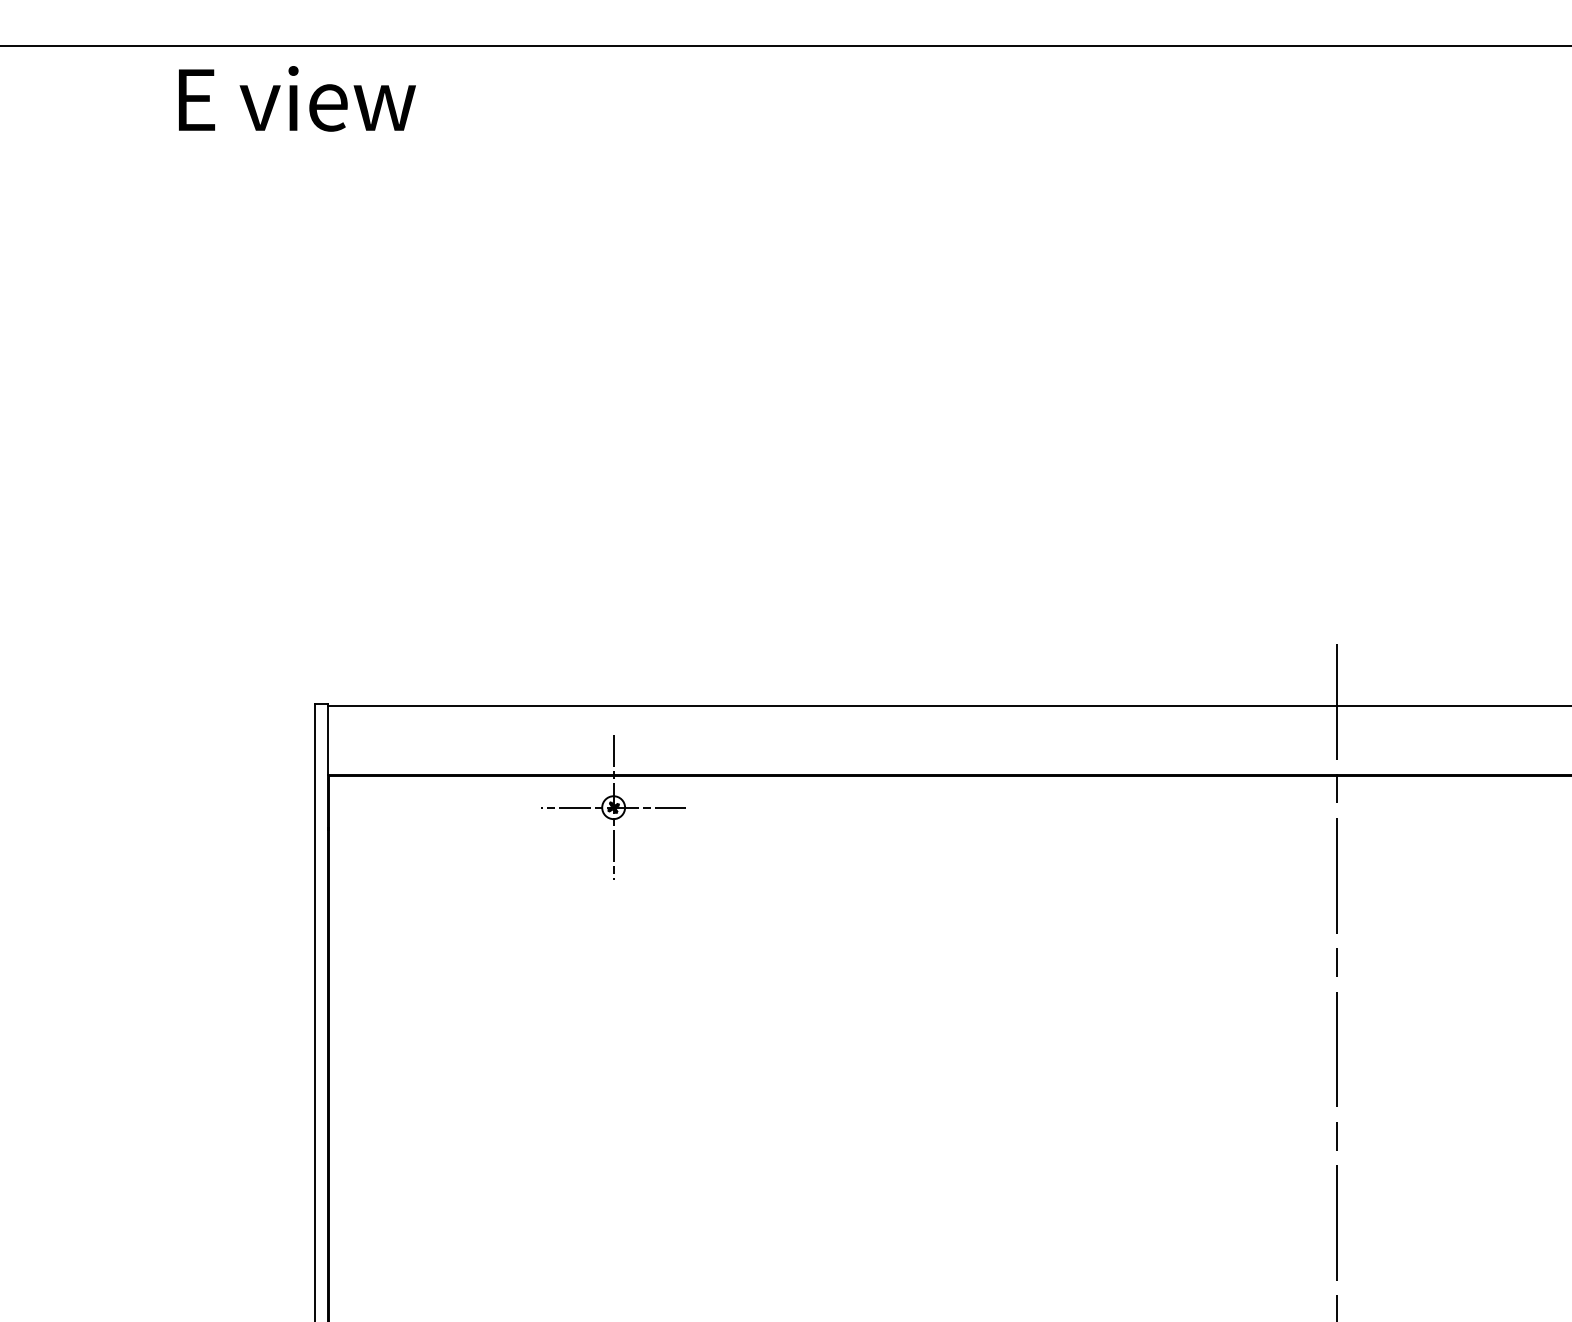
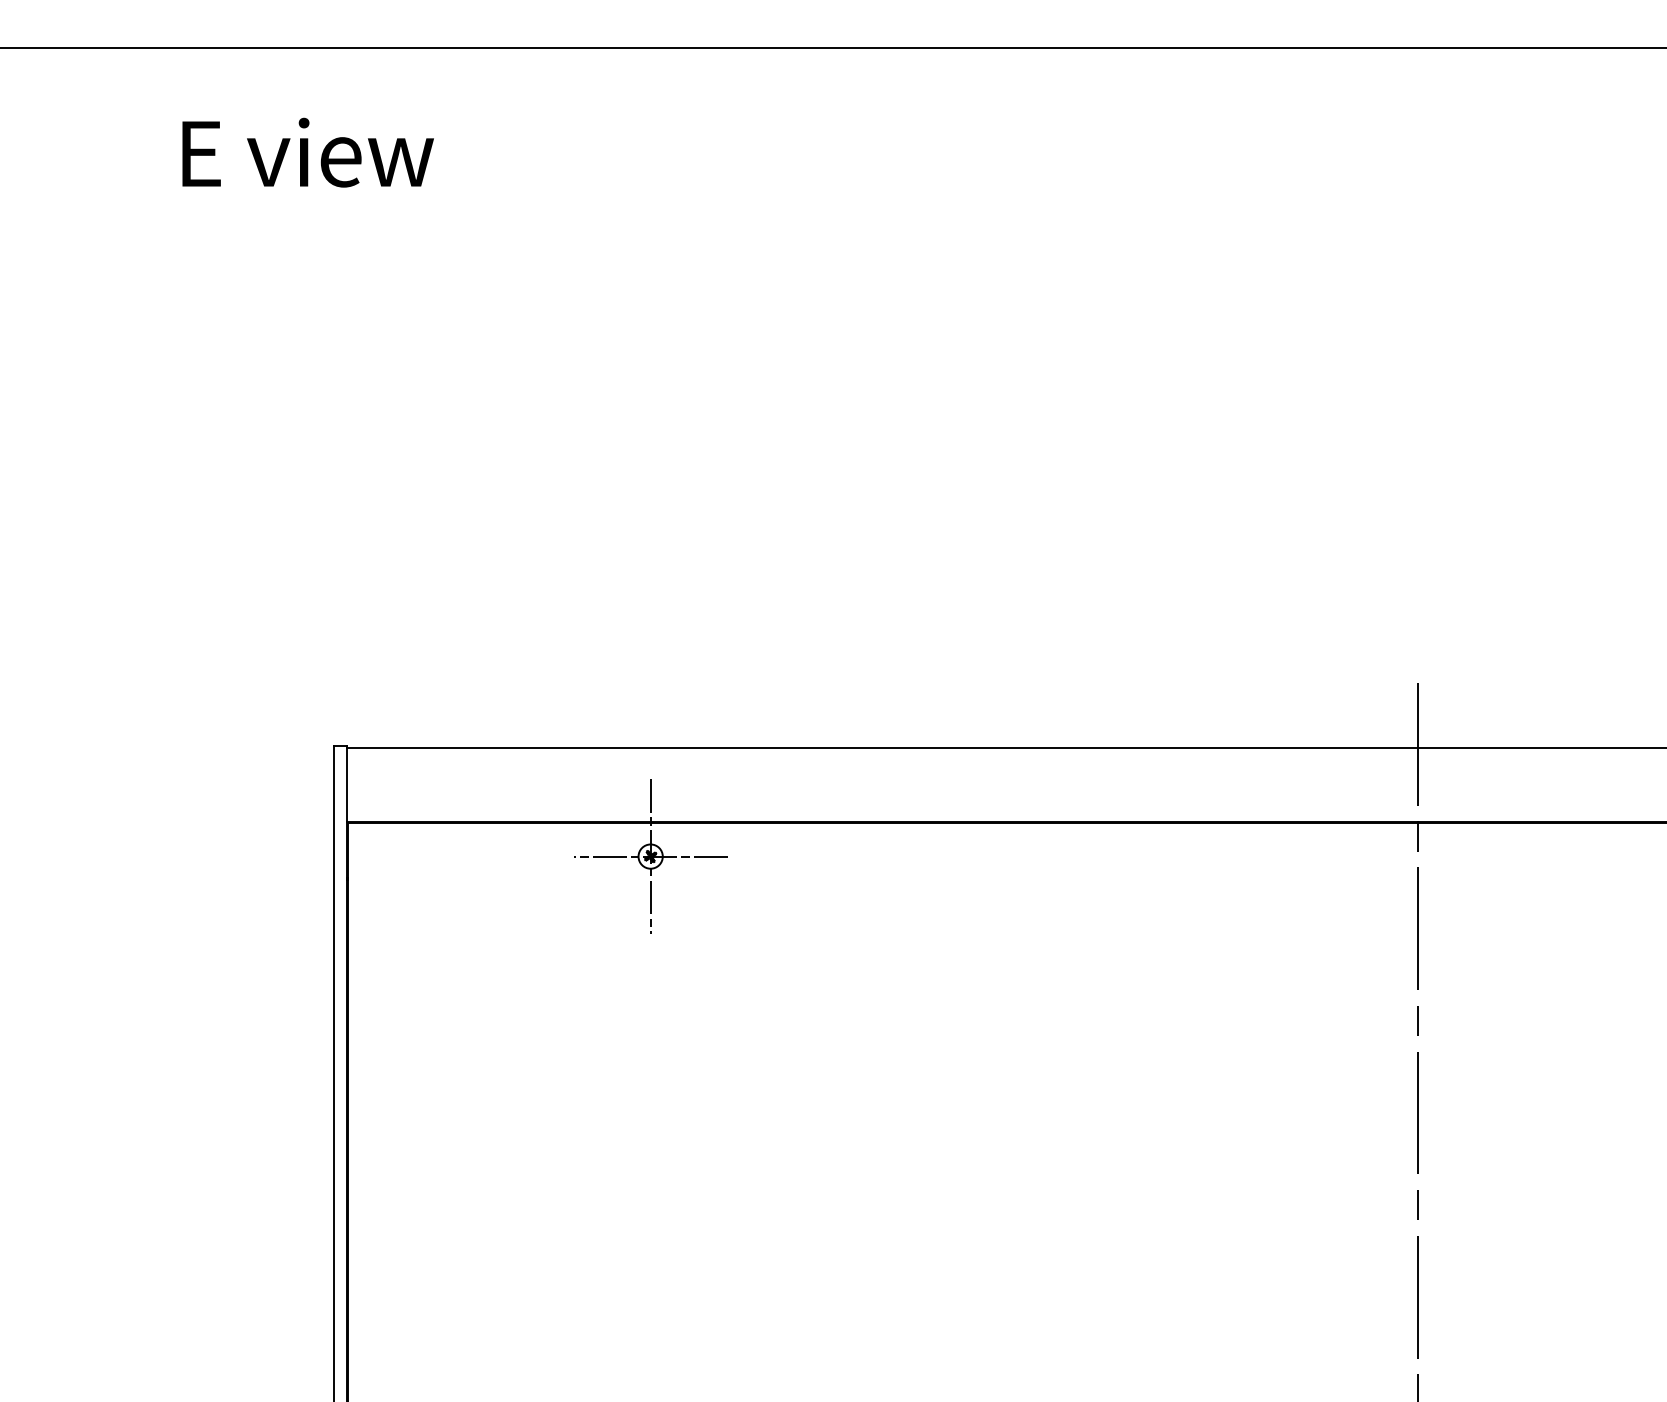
text: (296, 98) -> (307, 152), moved

